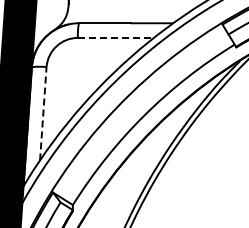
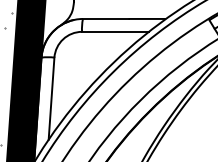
line: (115, 37) -> (115, 31), dashed -> solid
line: (43, 113) -> (51, 98), dashed -> solid

